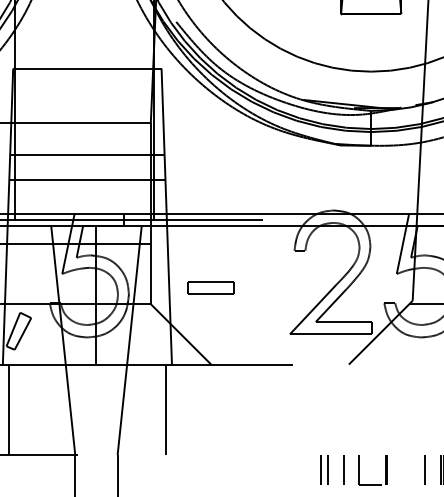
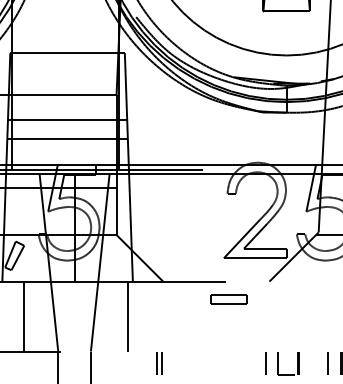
part: (210, 288) -> (228, 299), moved
line: (9, 409) -> (24, 316), moved
part: (324, 470) -> (159, 363), moved

